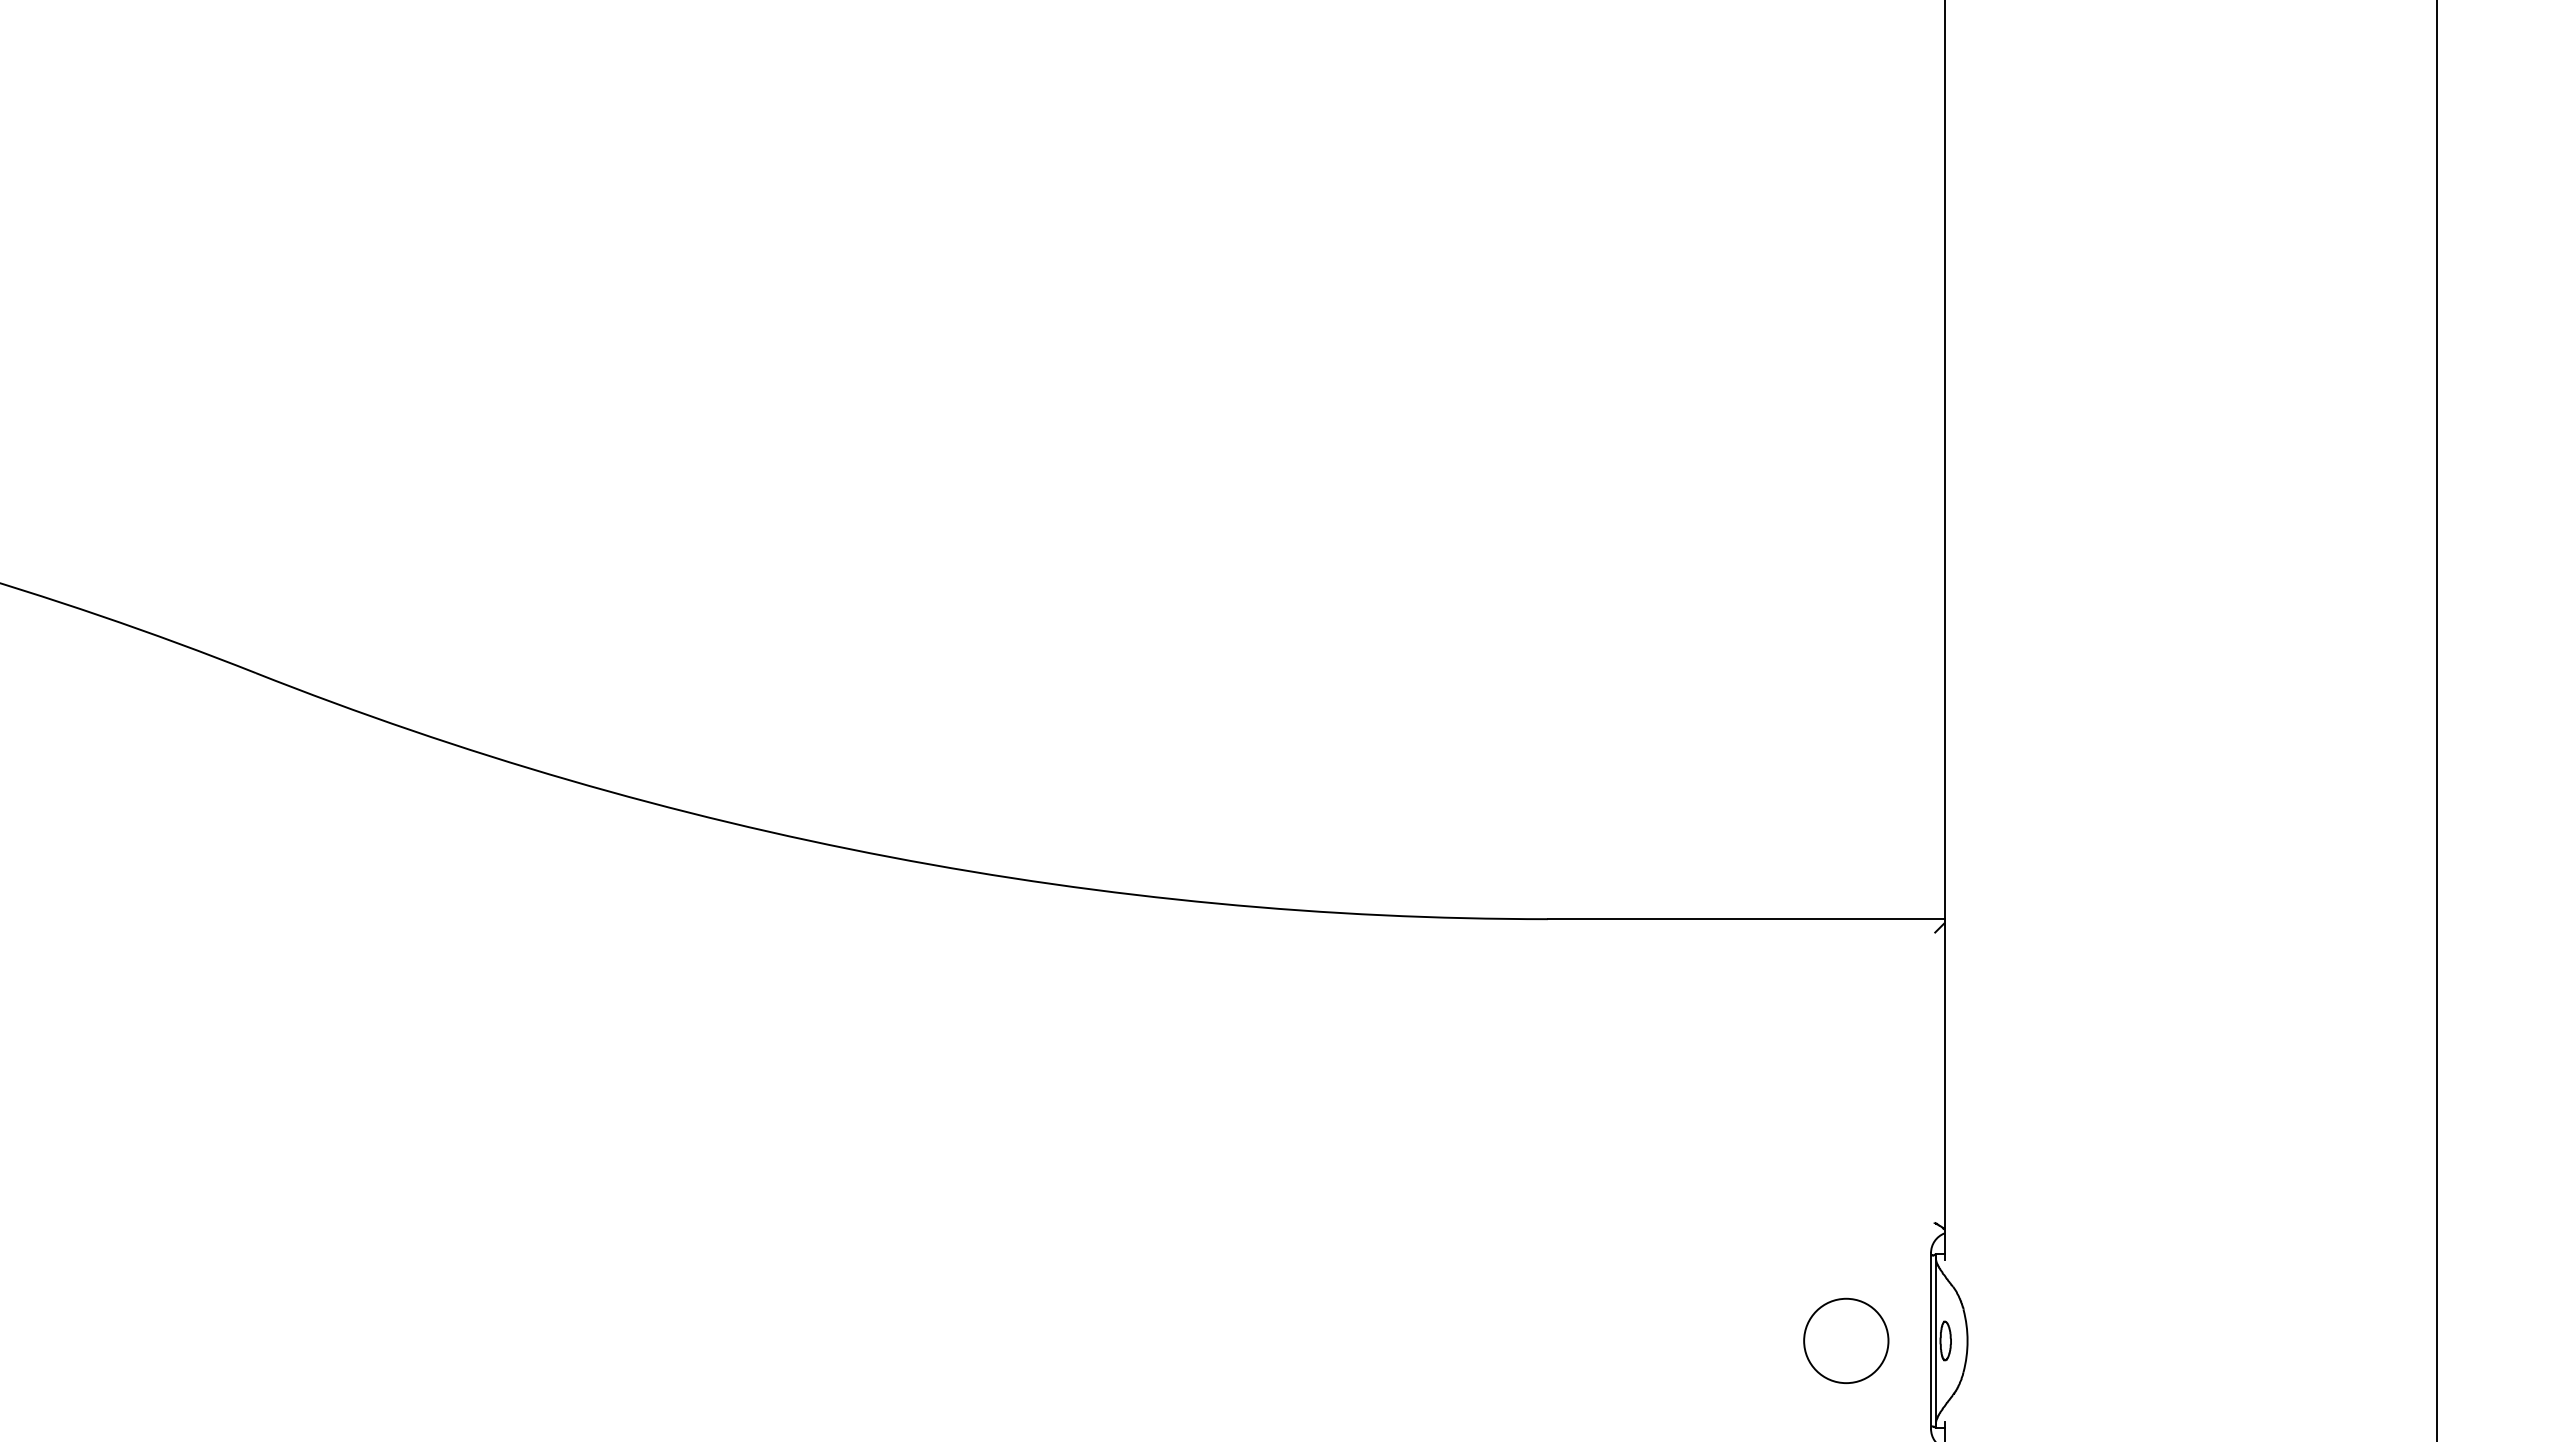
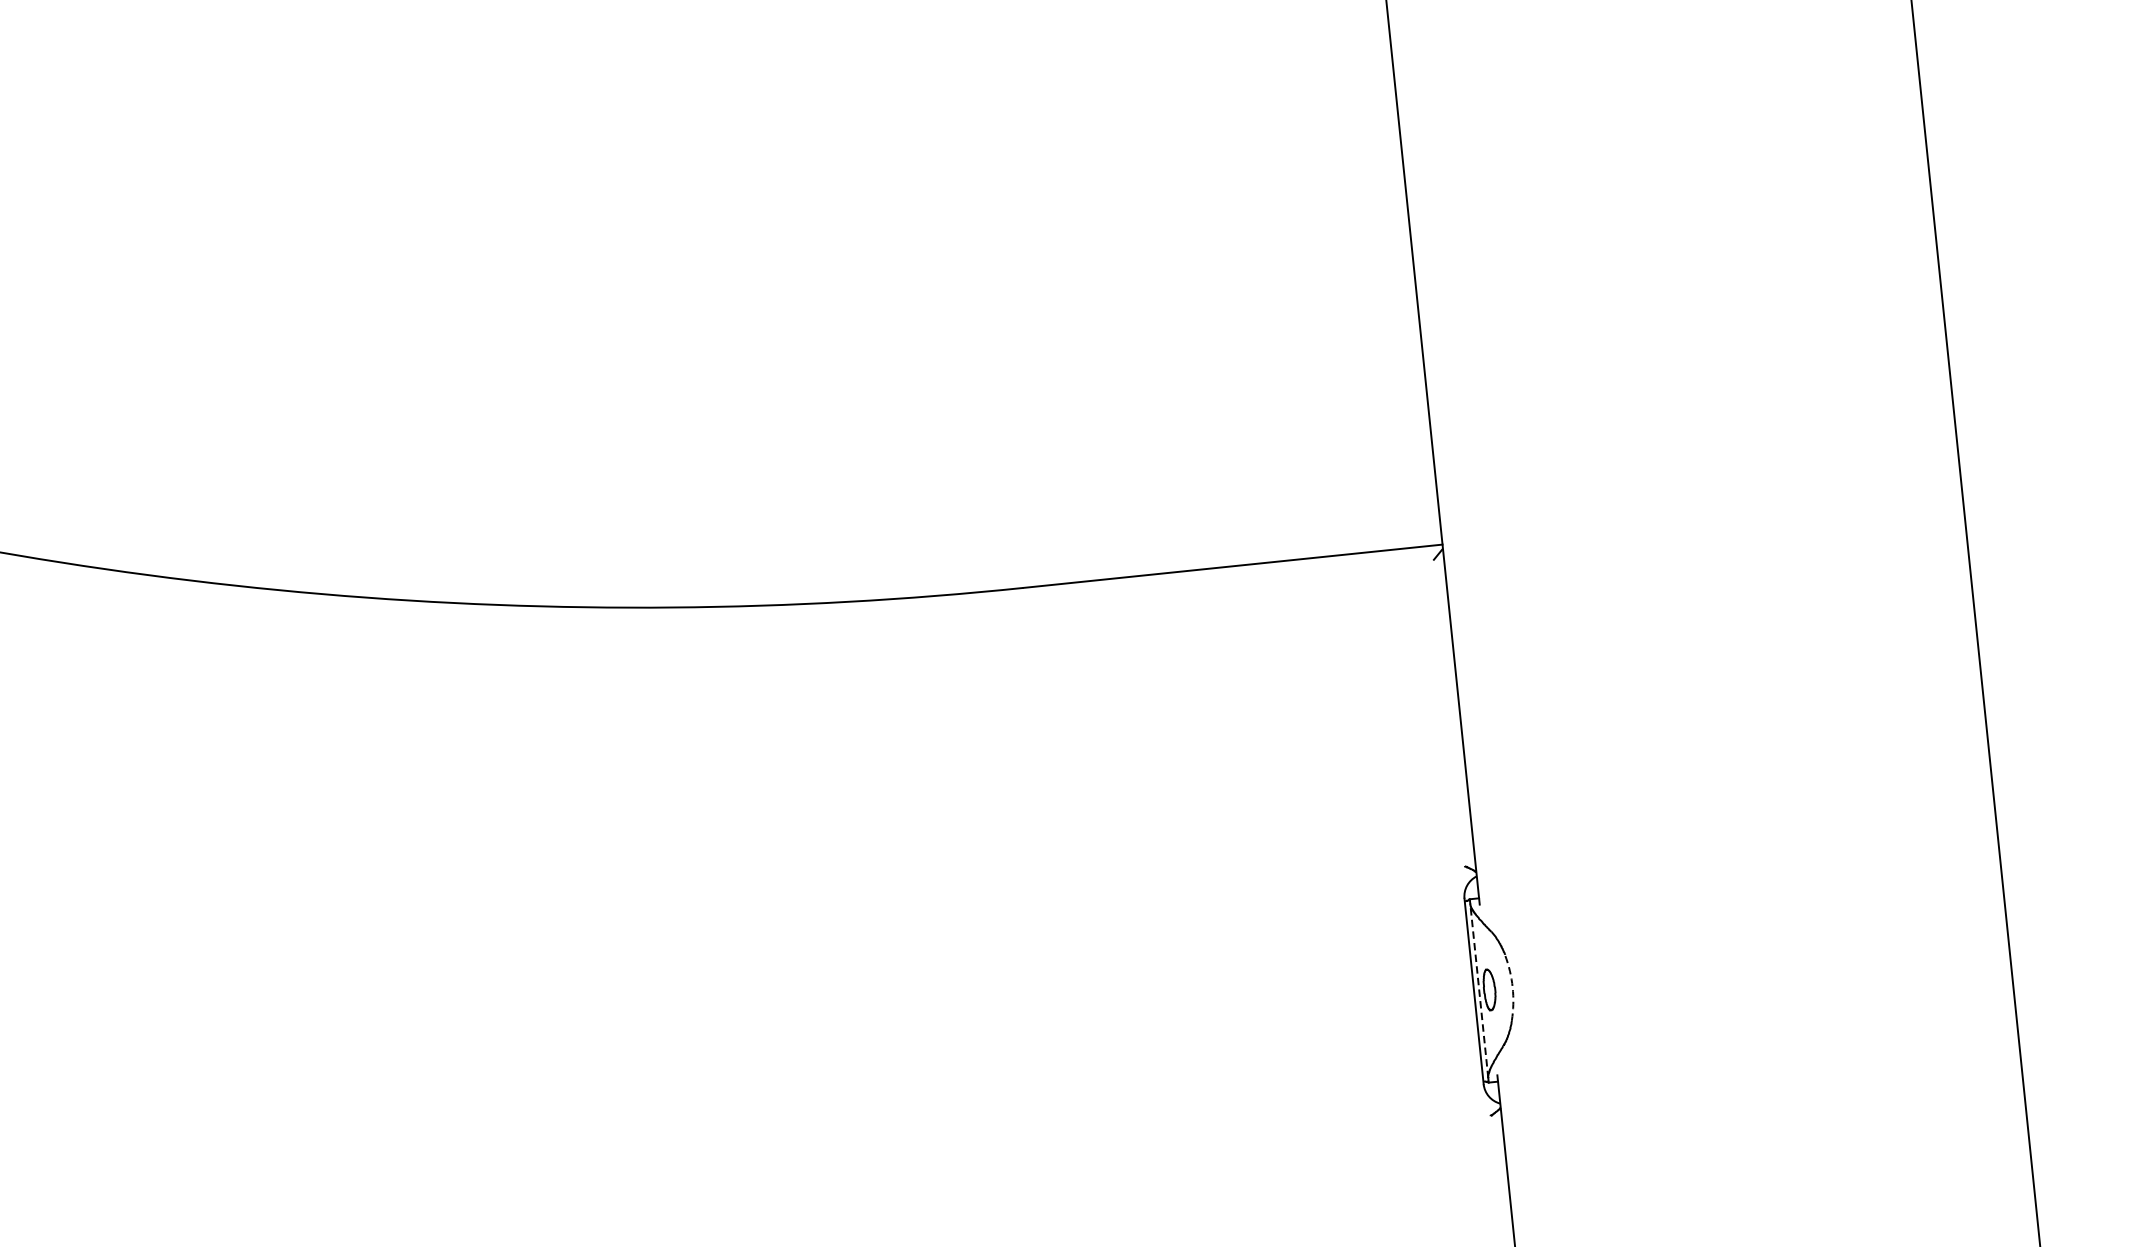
circle: (1846, 1340) -> (1384, 1000), removed
line: (1935, 1340) -> (1478, 990), solid -> dashed
arc: (1967, 1340) -> (1512, 987), solid -> dashed

